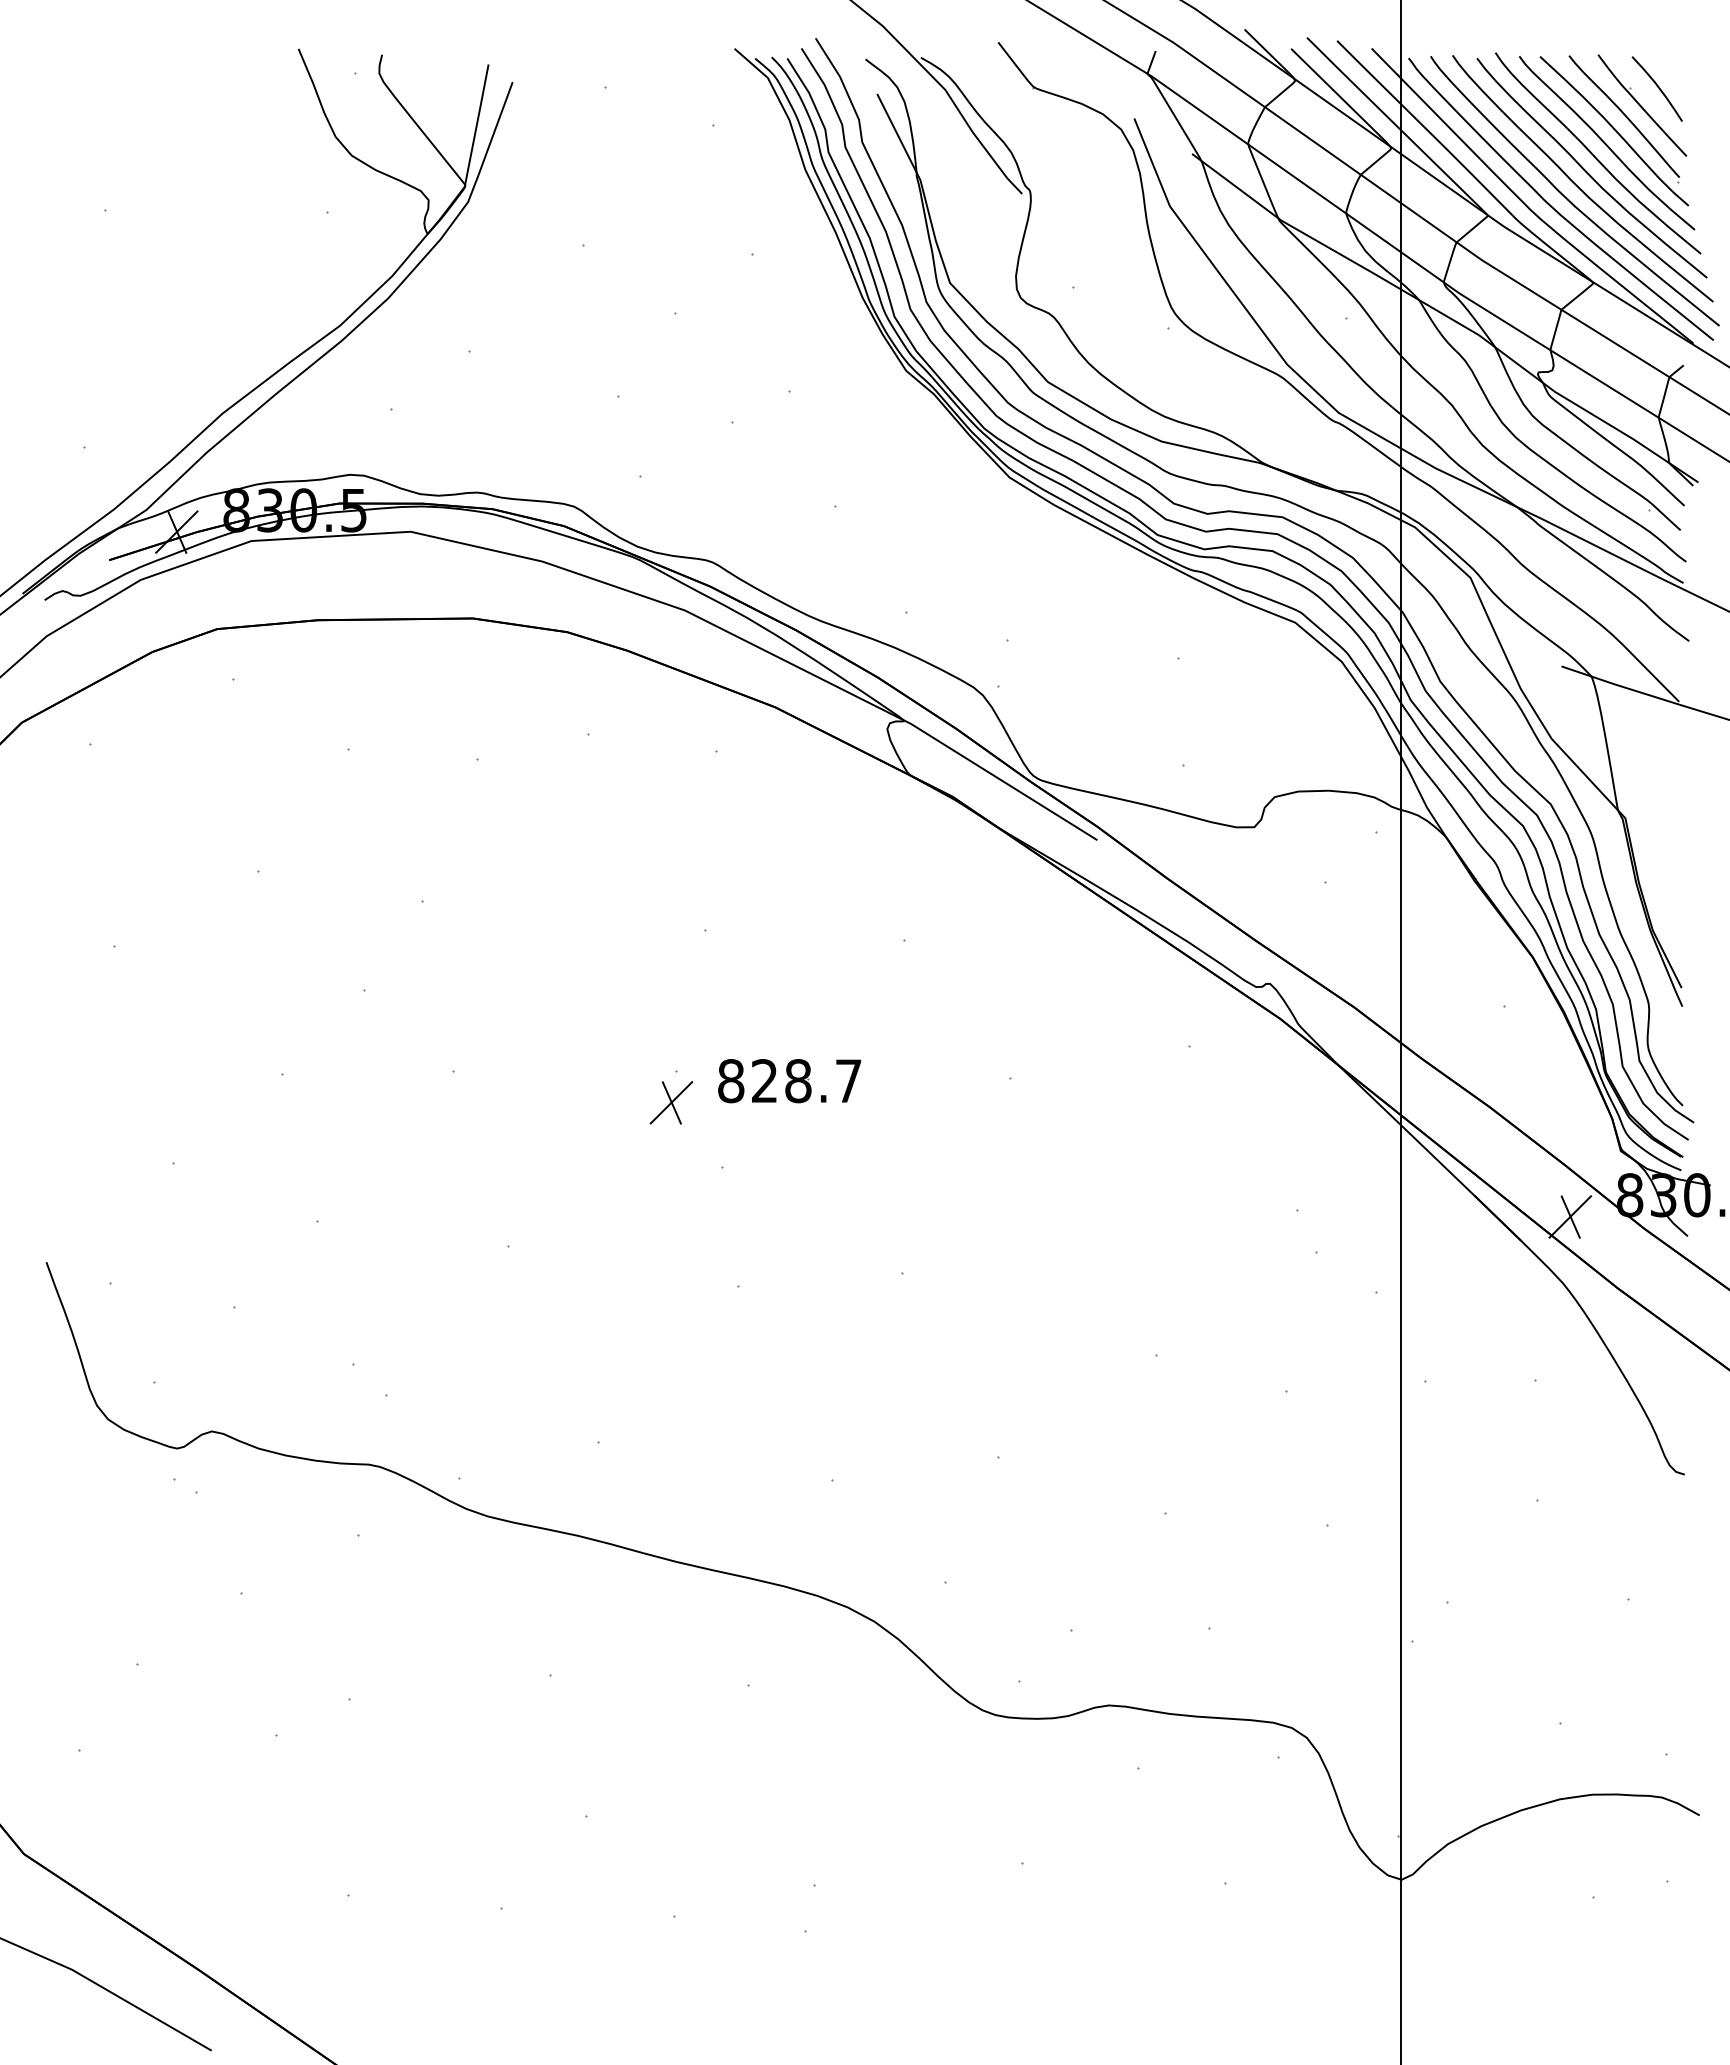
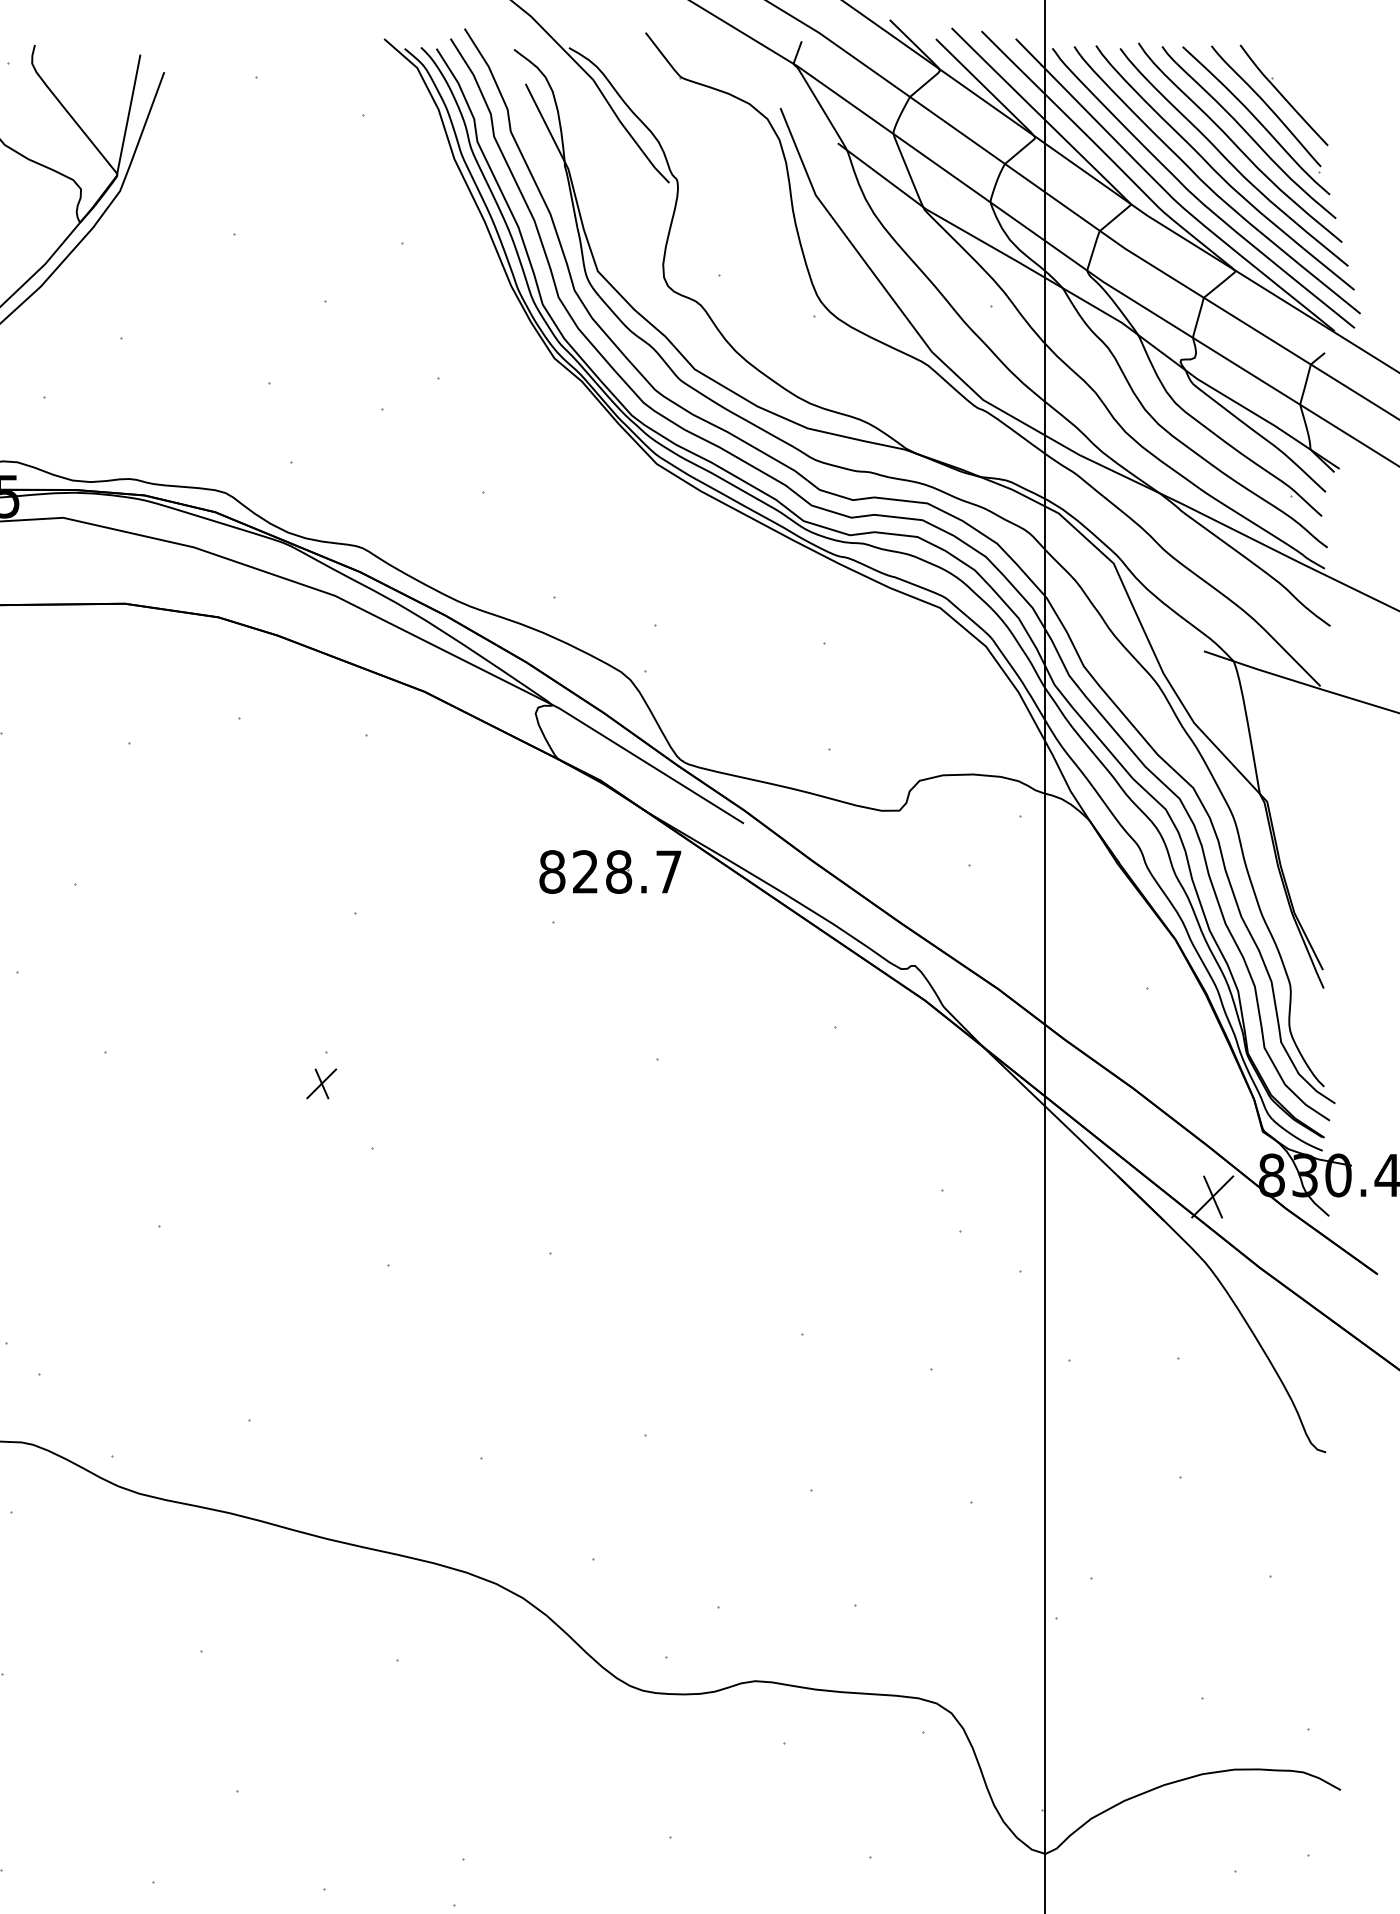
curve: (1657, 87) -> (1299, 77), removed
part: (789, 1081) -> (610, 872), moved
part: (671, 1102) -> (321, 1083), size x0.7

